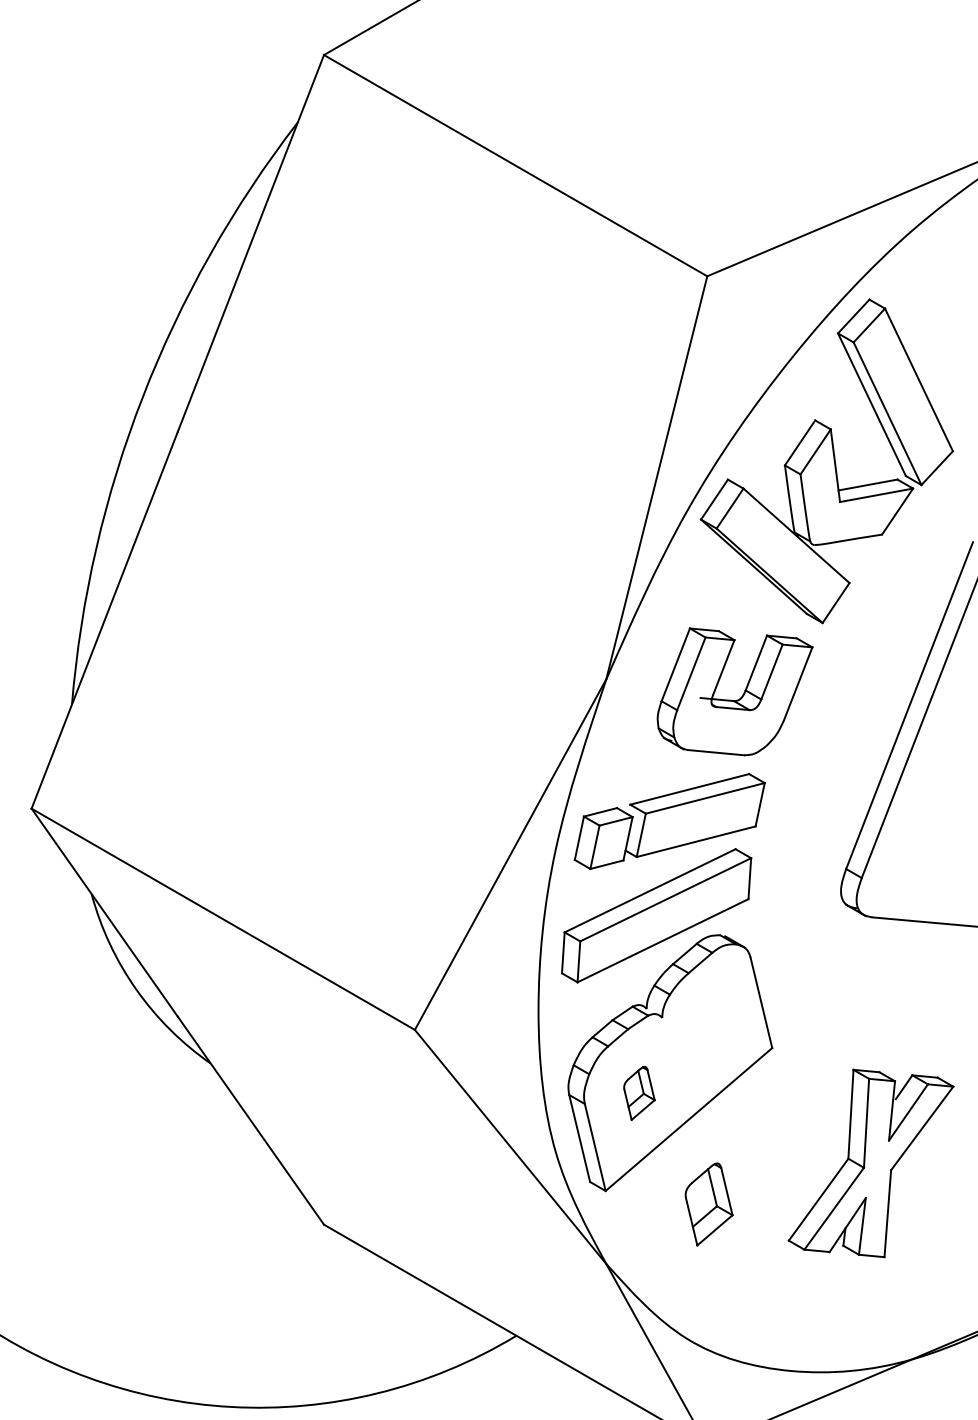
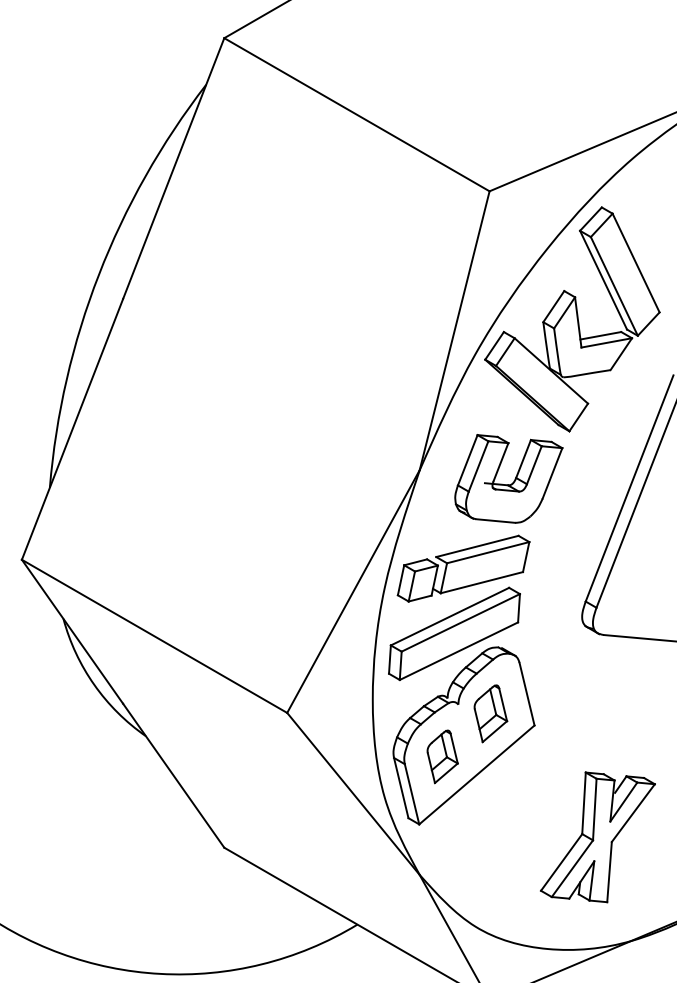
part: (639, 1092) -> (442, 756), size x1.43
part: (870, 1163) -> (597, 837), moved
part: (708, 1204) -> (490, 713), moved

